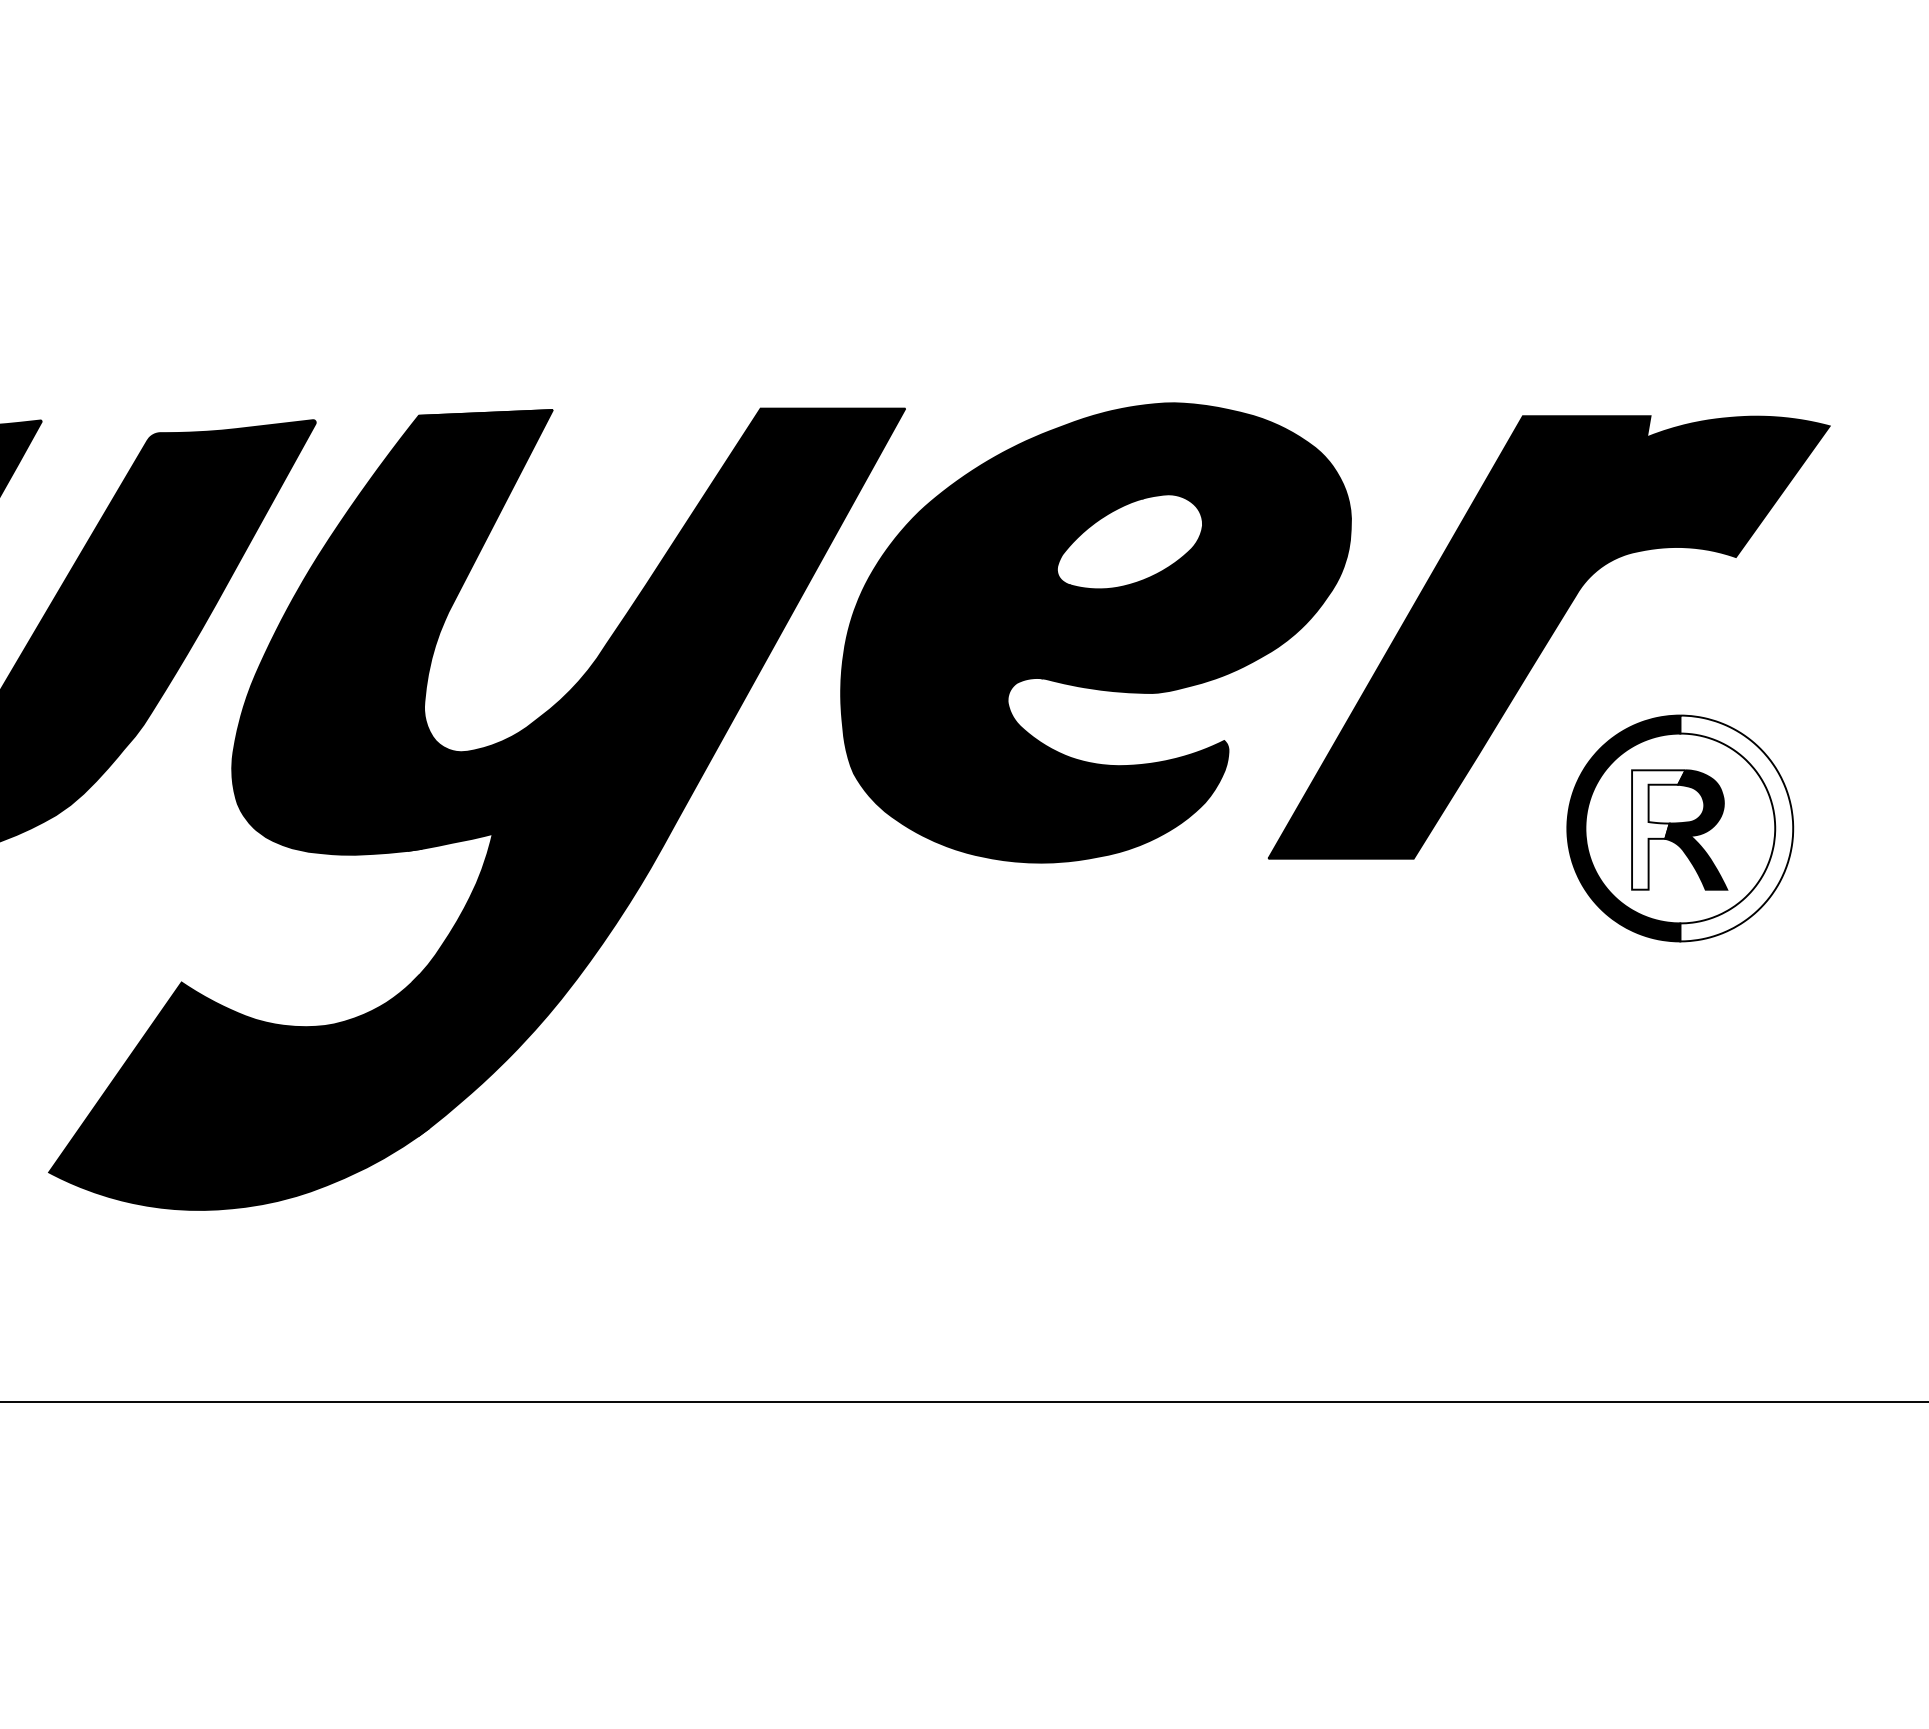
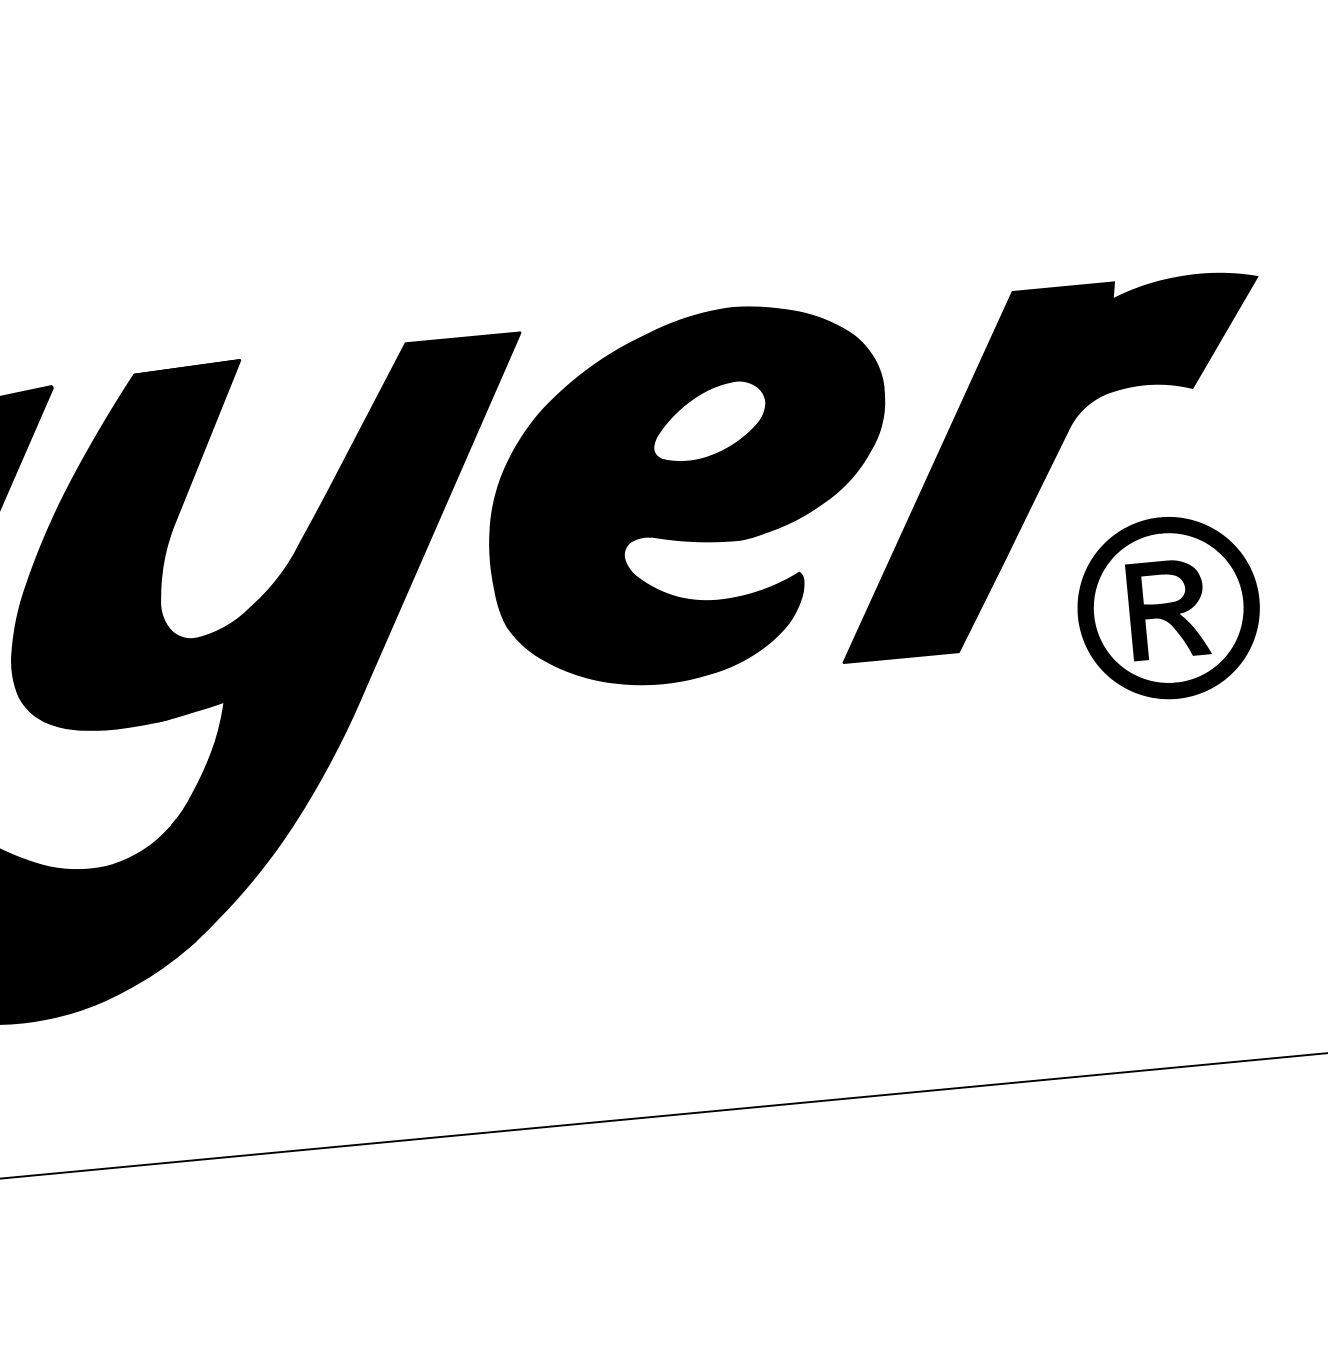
fill: (1736, 828) -> (1213, 603), added
fill: (1658, 829) -> (1151, 610), added

